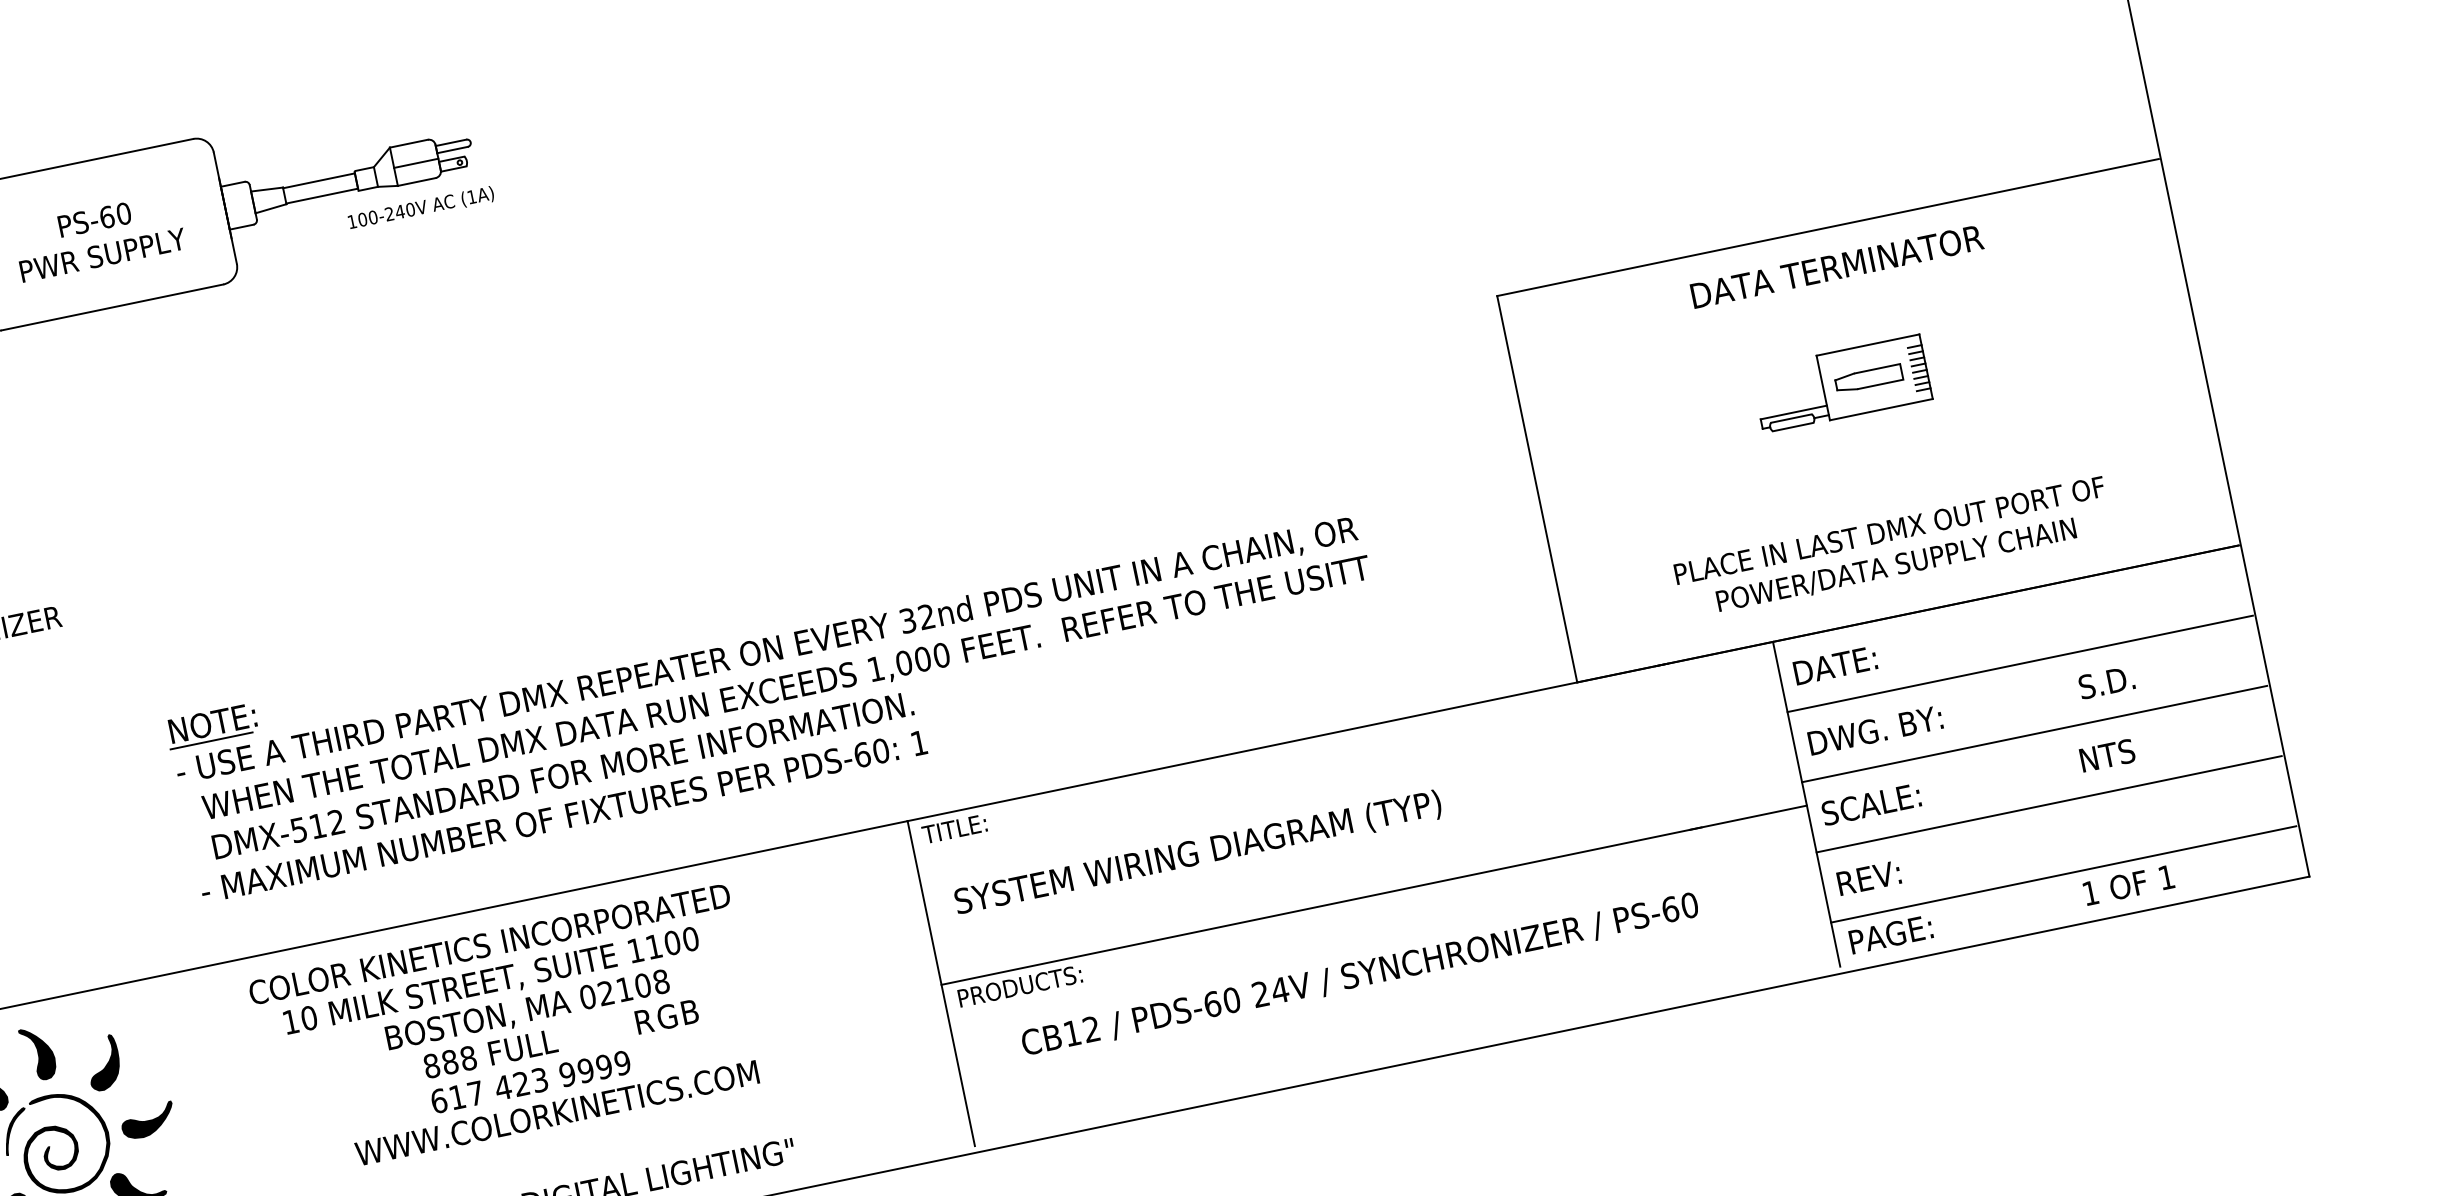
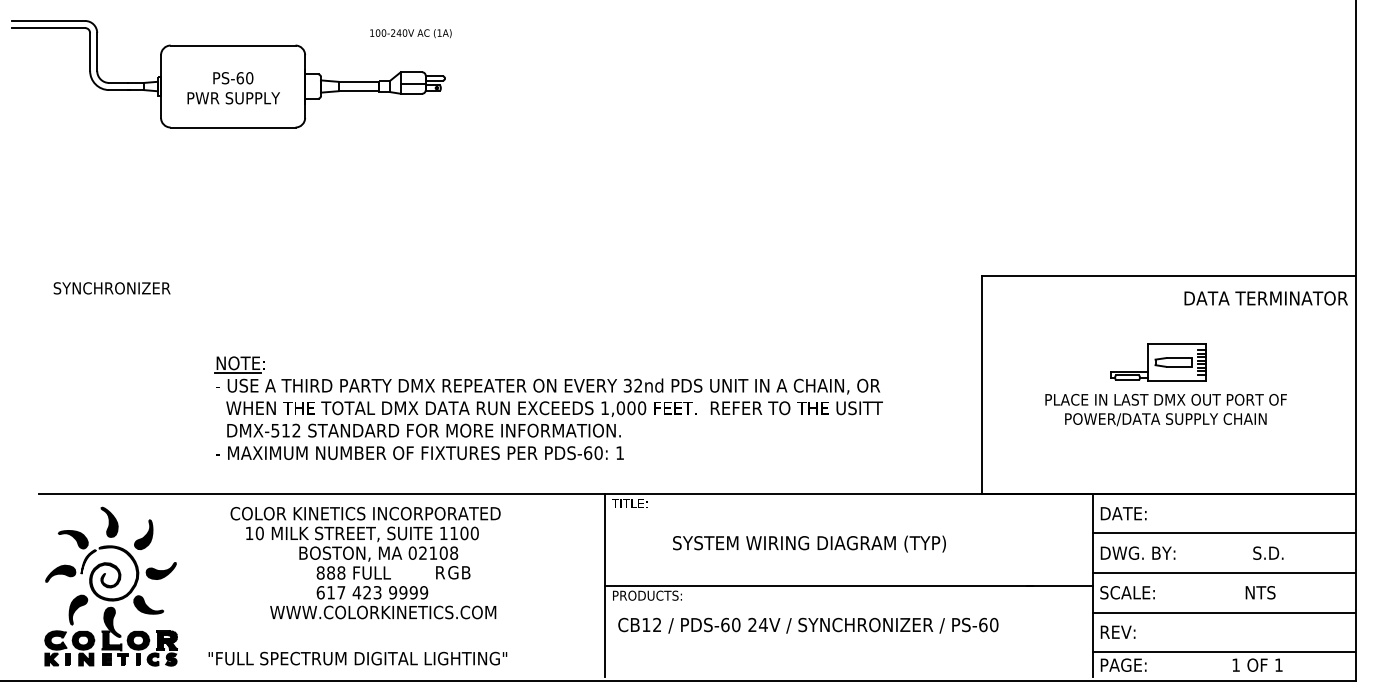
text: (420, 208) -> (410, 33), moved
text: (1835, 267) -> (1265, 298), moved
text: (1892, 547) -> (1165, 409), moved
text: (1198, 852) -> (809, 543), moved
text: (1360, 974) -> (808, 625), moved

